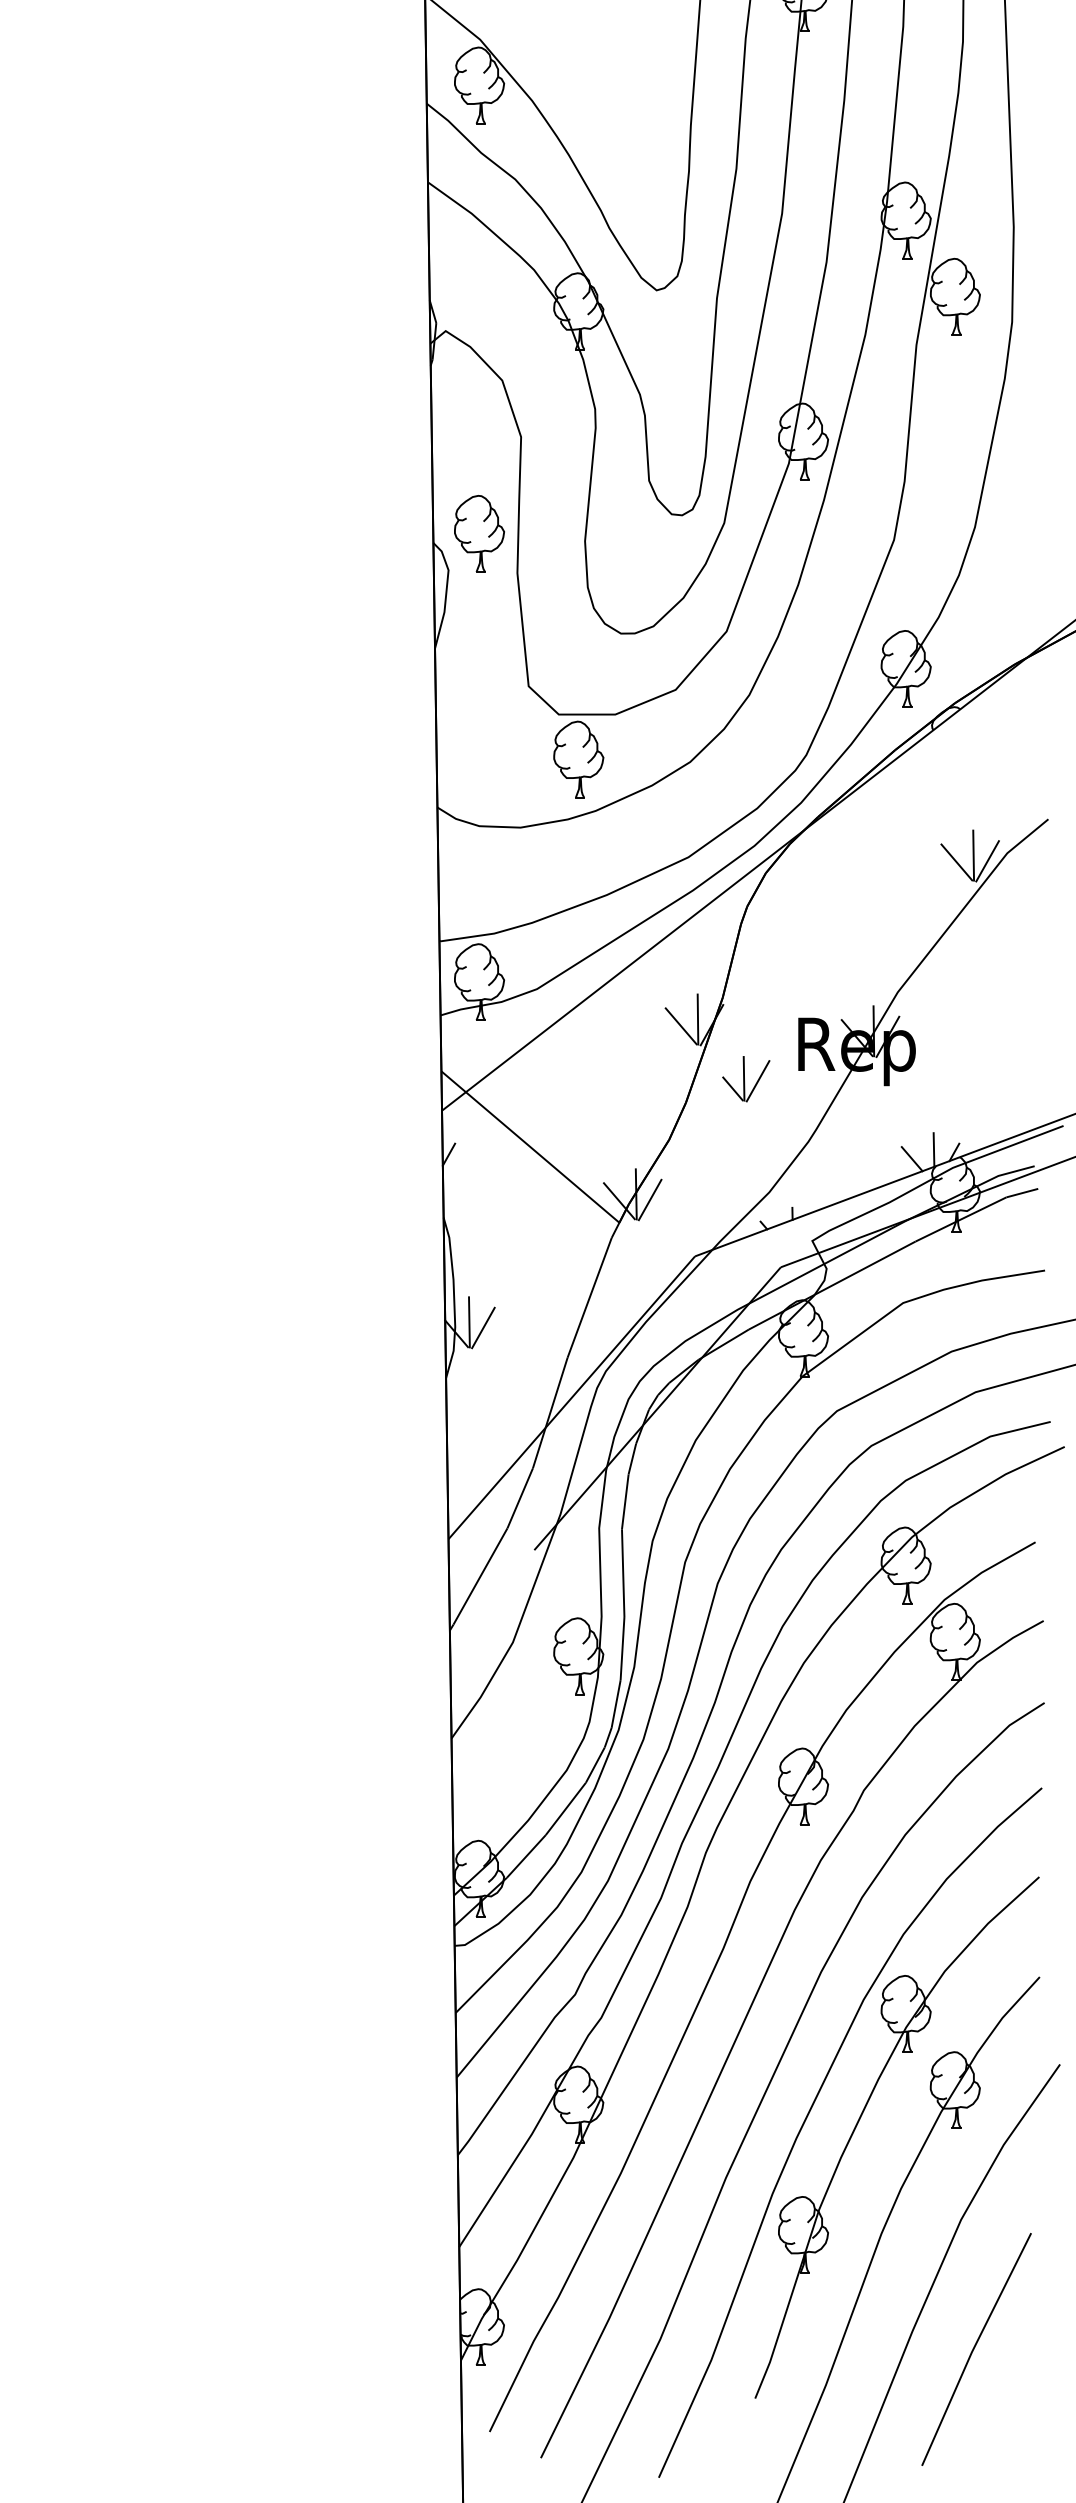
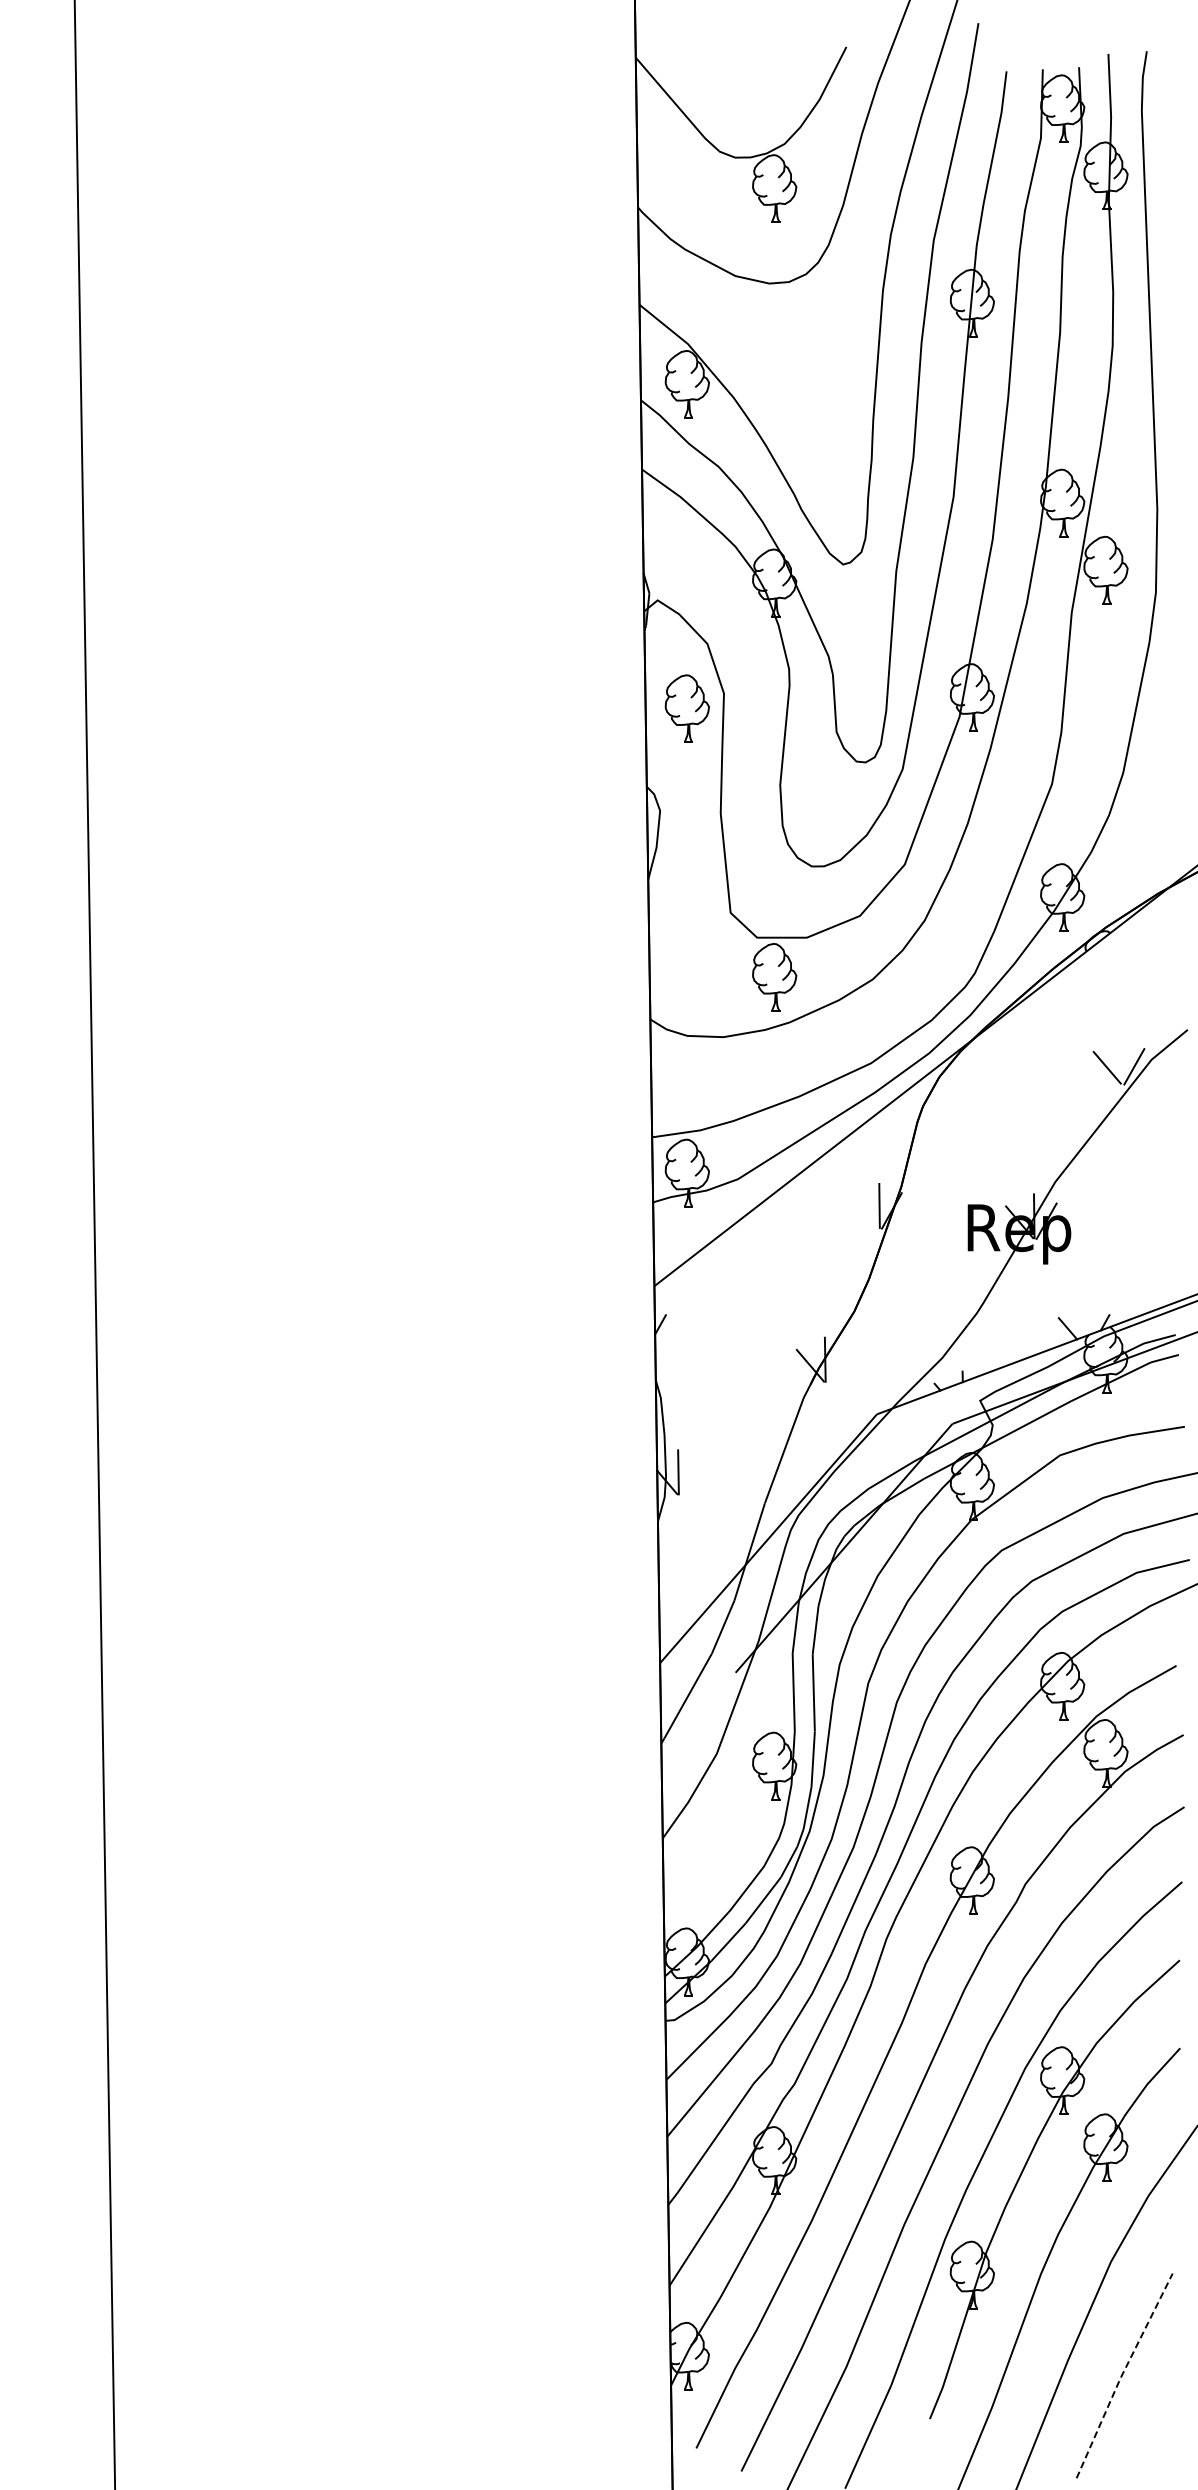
part: (478, 533) -> (686, 708), moved
line: (973, 855) -> (1121, 1061), removed
line: (680, 1025) -> (864, 1211), removed
part: (745, 1079) -> (921, 1258), removed
line: (529, 1146) -> (731, 1317), removed
line: (933, 1149) -> (1086, 1320), removed
line: (650, 1199) -> (837, 1364), removed
line: (483, 1328) -> (690, 1477), removed
line: (974, 2347) -> (1122, 2374), solid -> dashed

